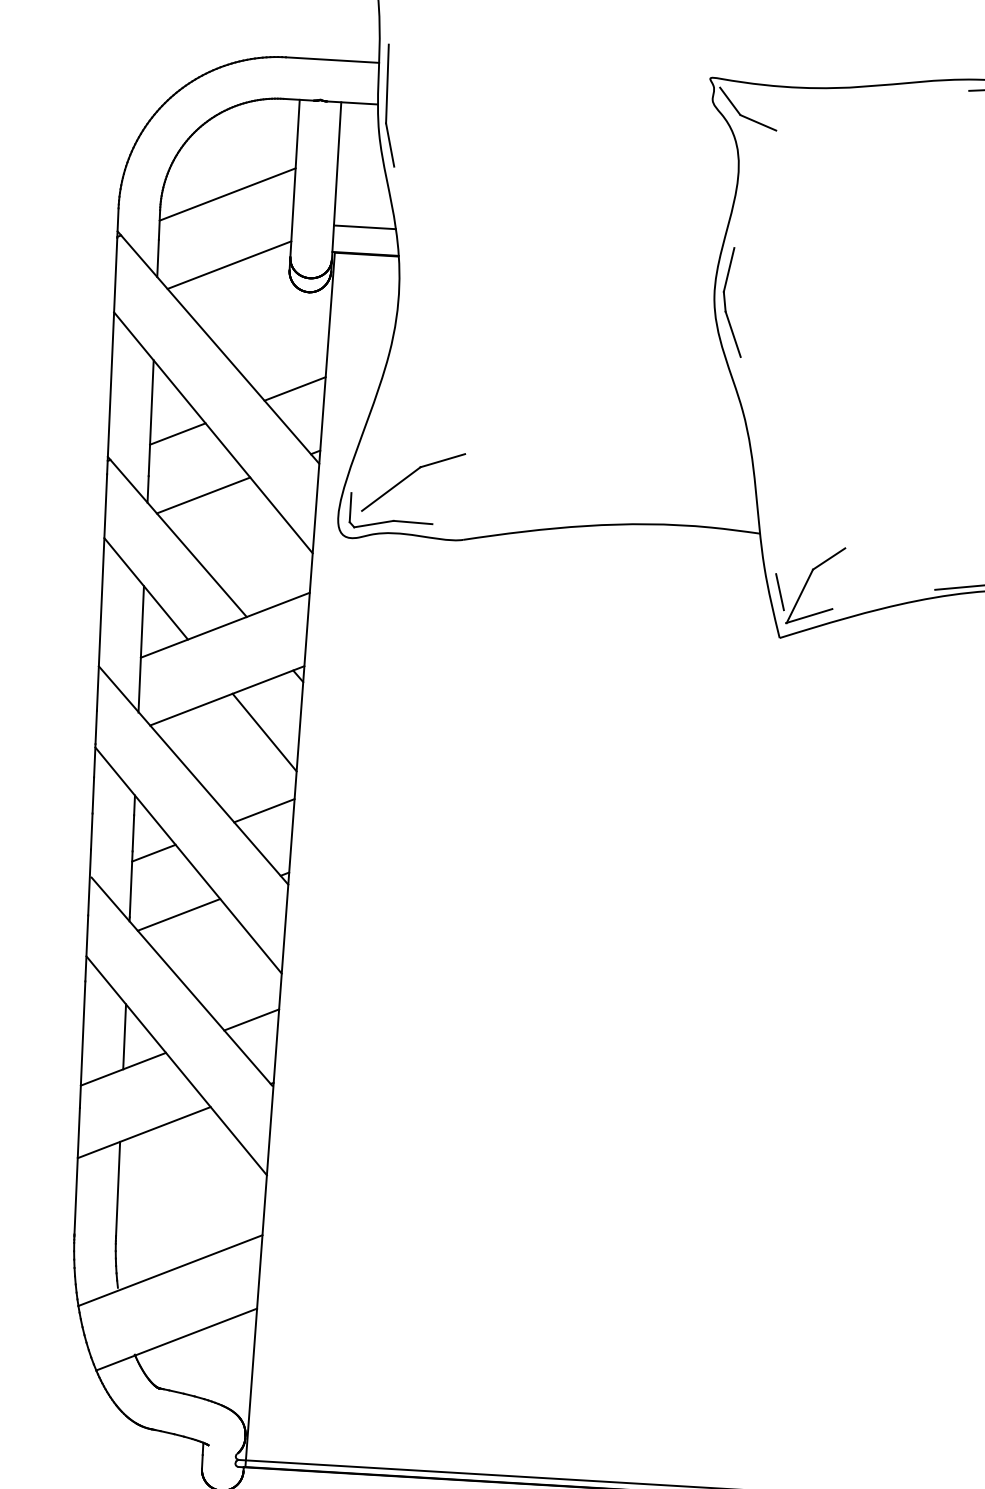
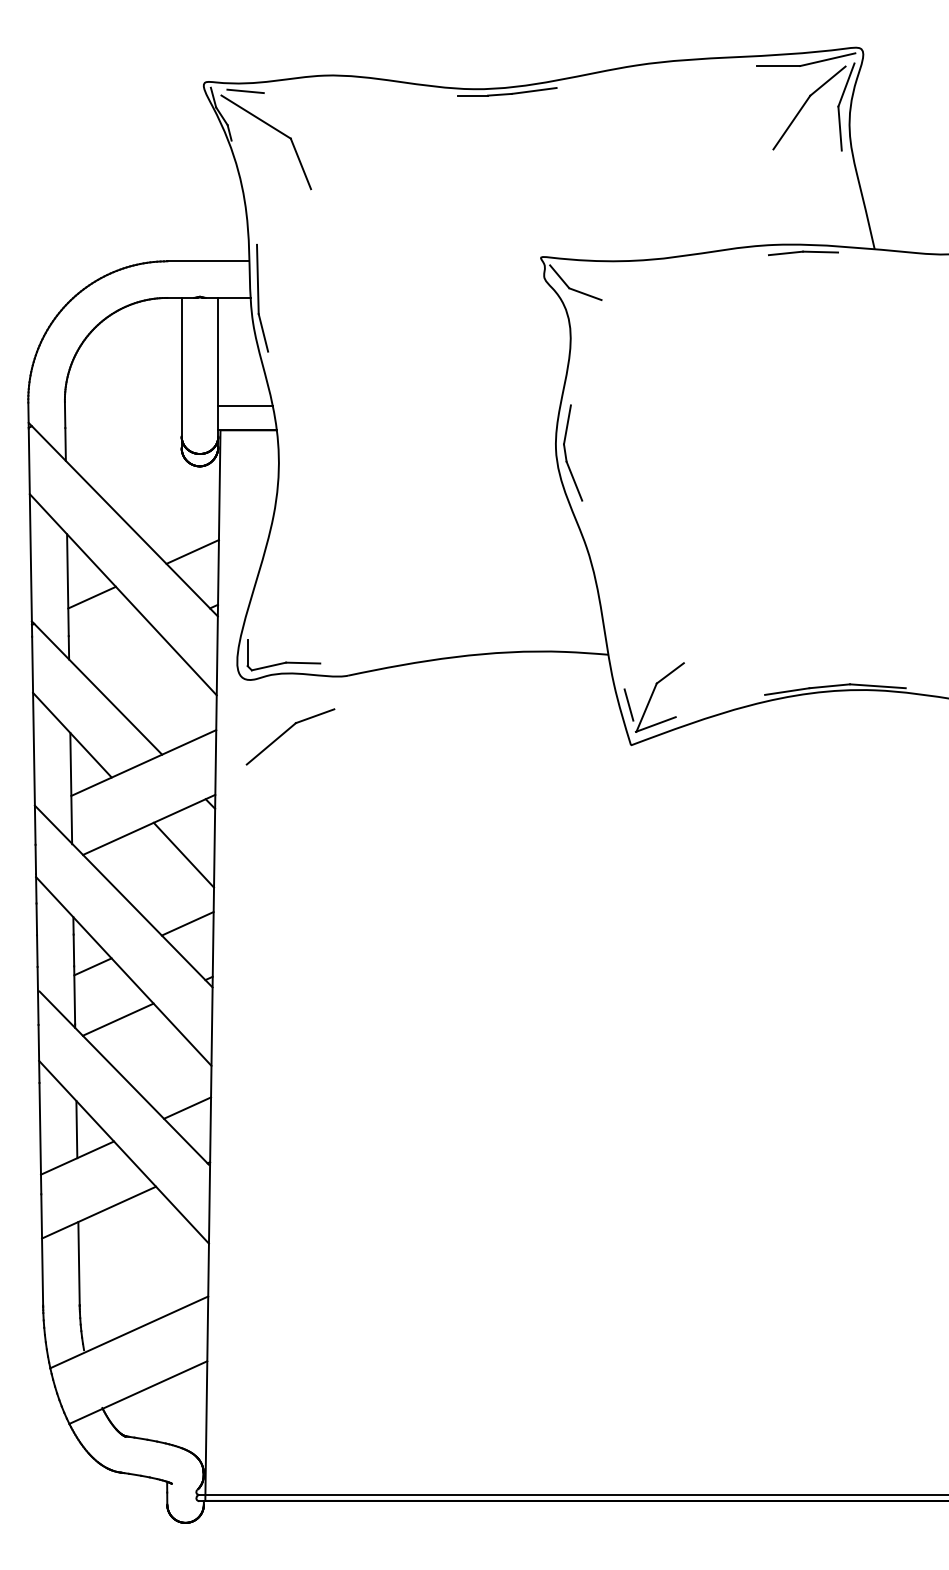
line: (227, 194) -> (123, 384), removed
line: (229, 264) -> (128, 446), removed
part: (413, 482) -> (290, 736), moved
line: (203, 495) -> (117, 650), removed

